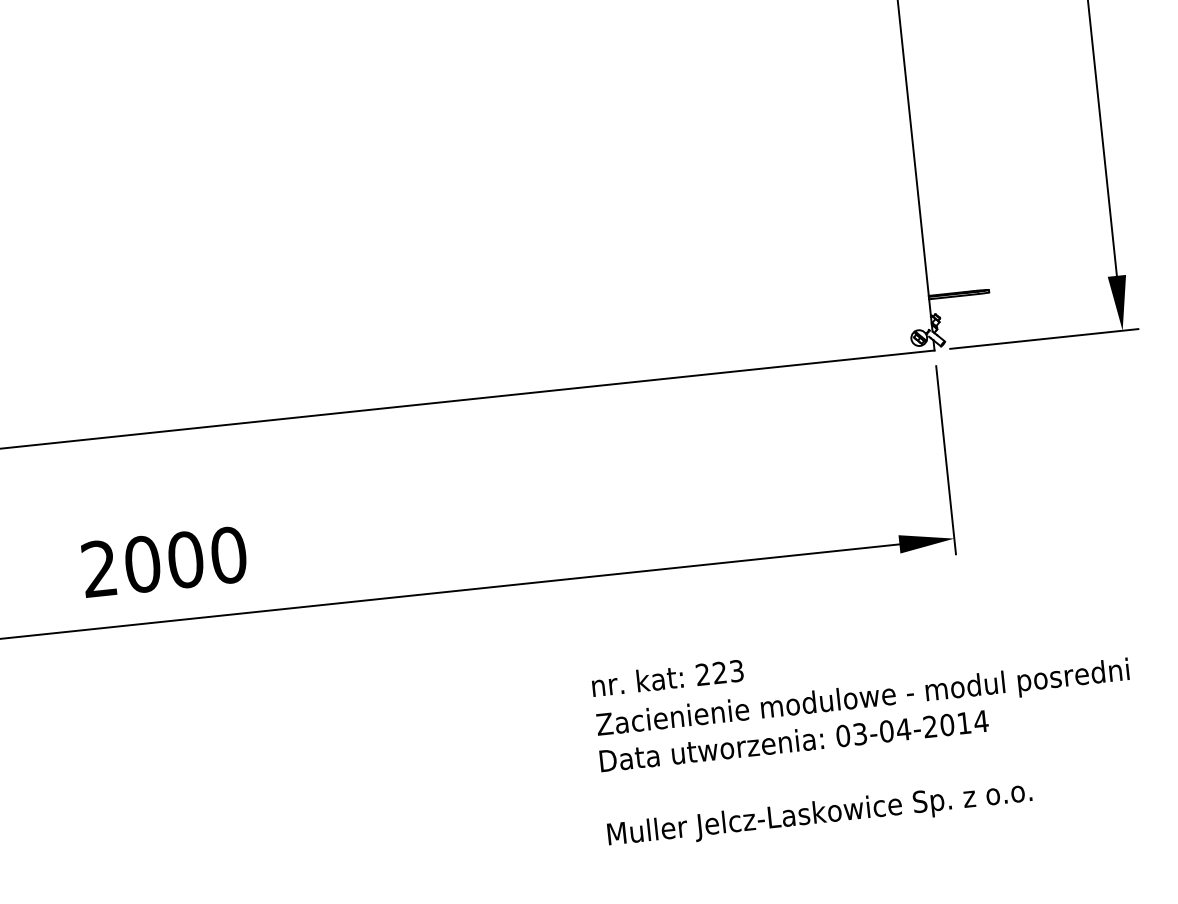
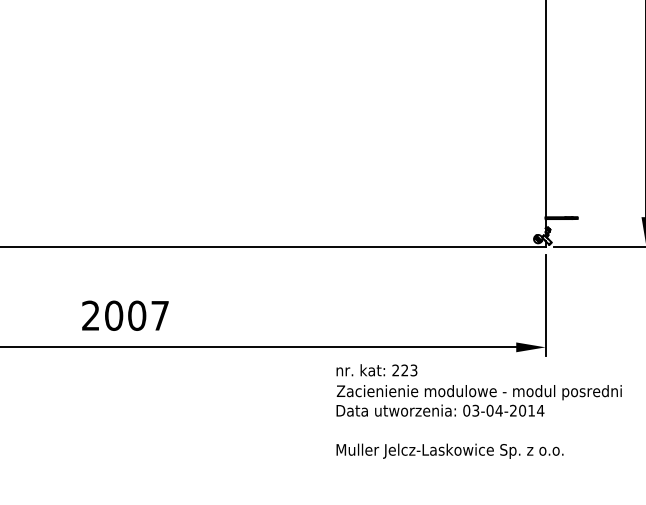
text: (229, 554) -> (160, 315), 2000 -> 2007
text: (865, 735) -> (478, 411), moved

